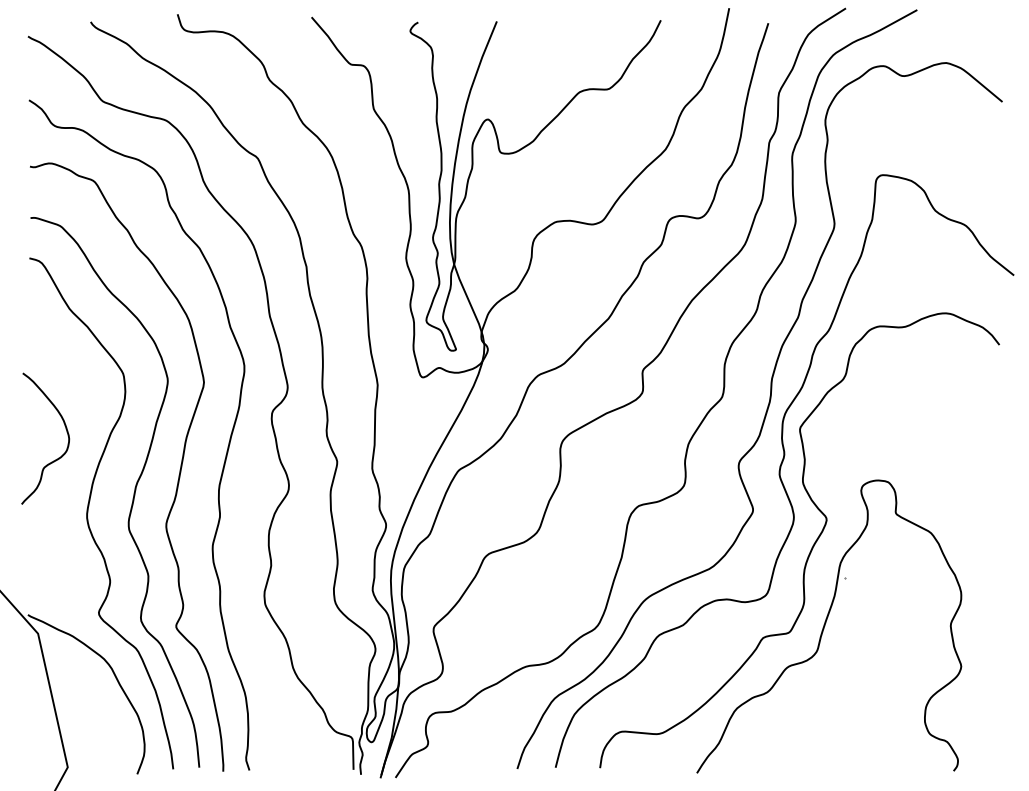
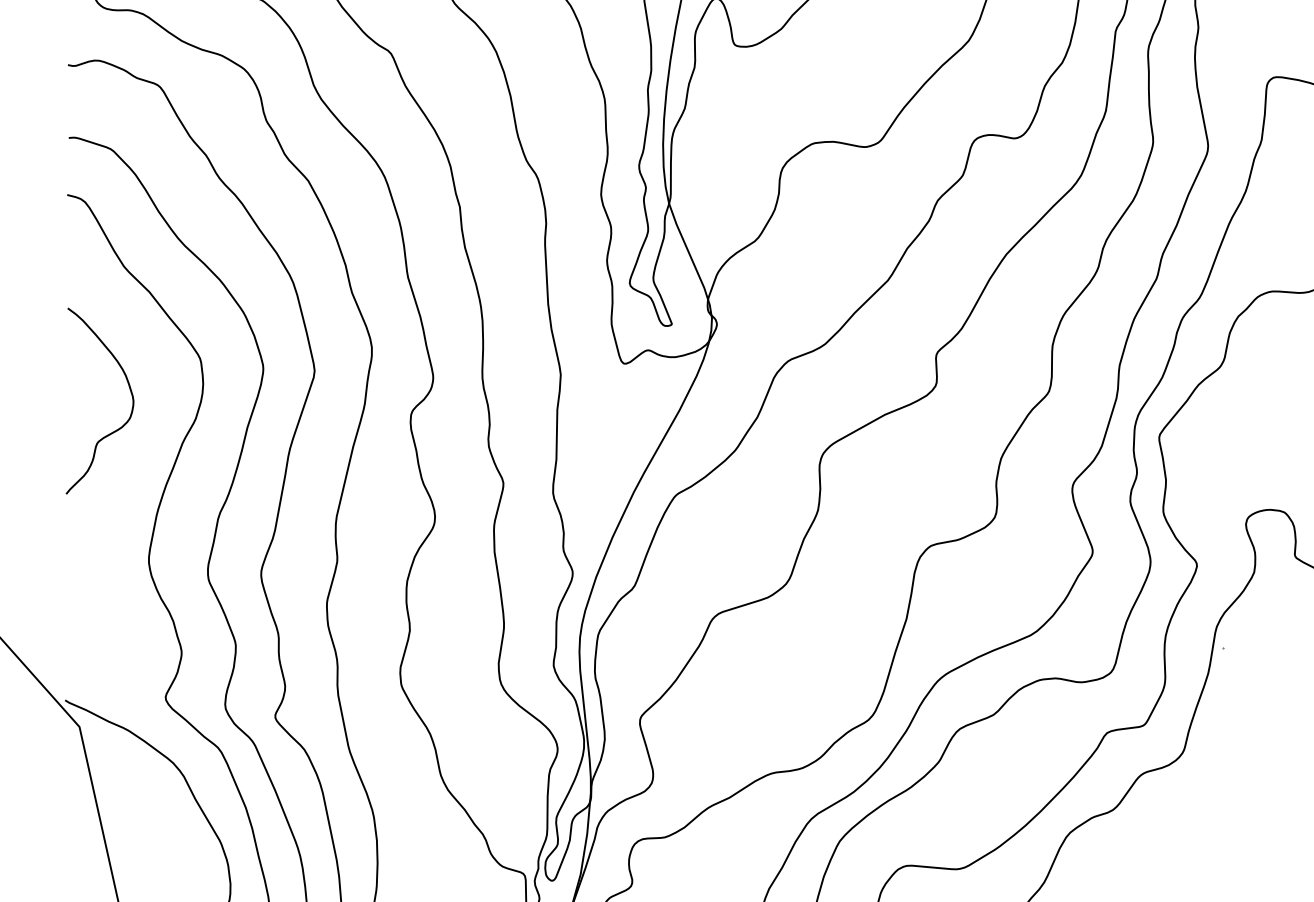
curve: (66, 432) -> (129, 392), moved

